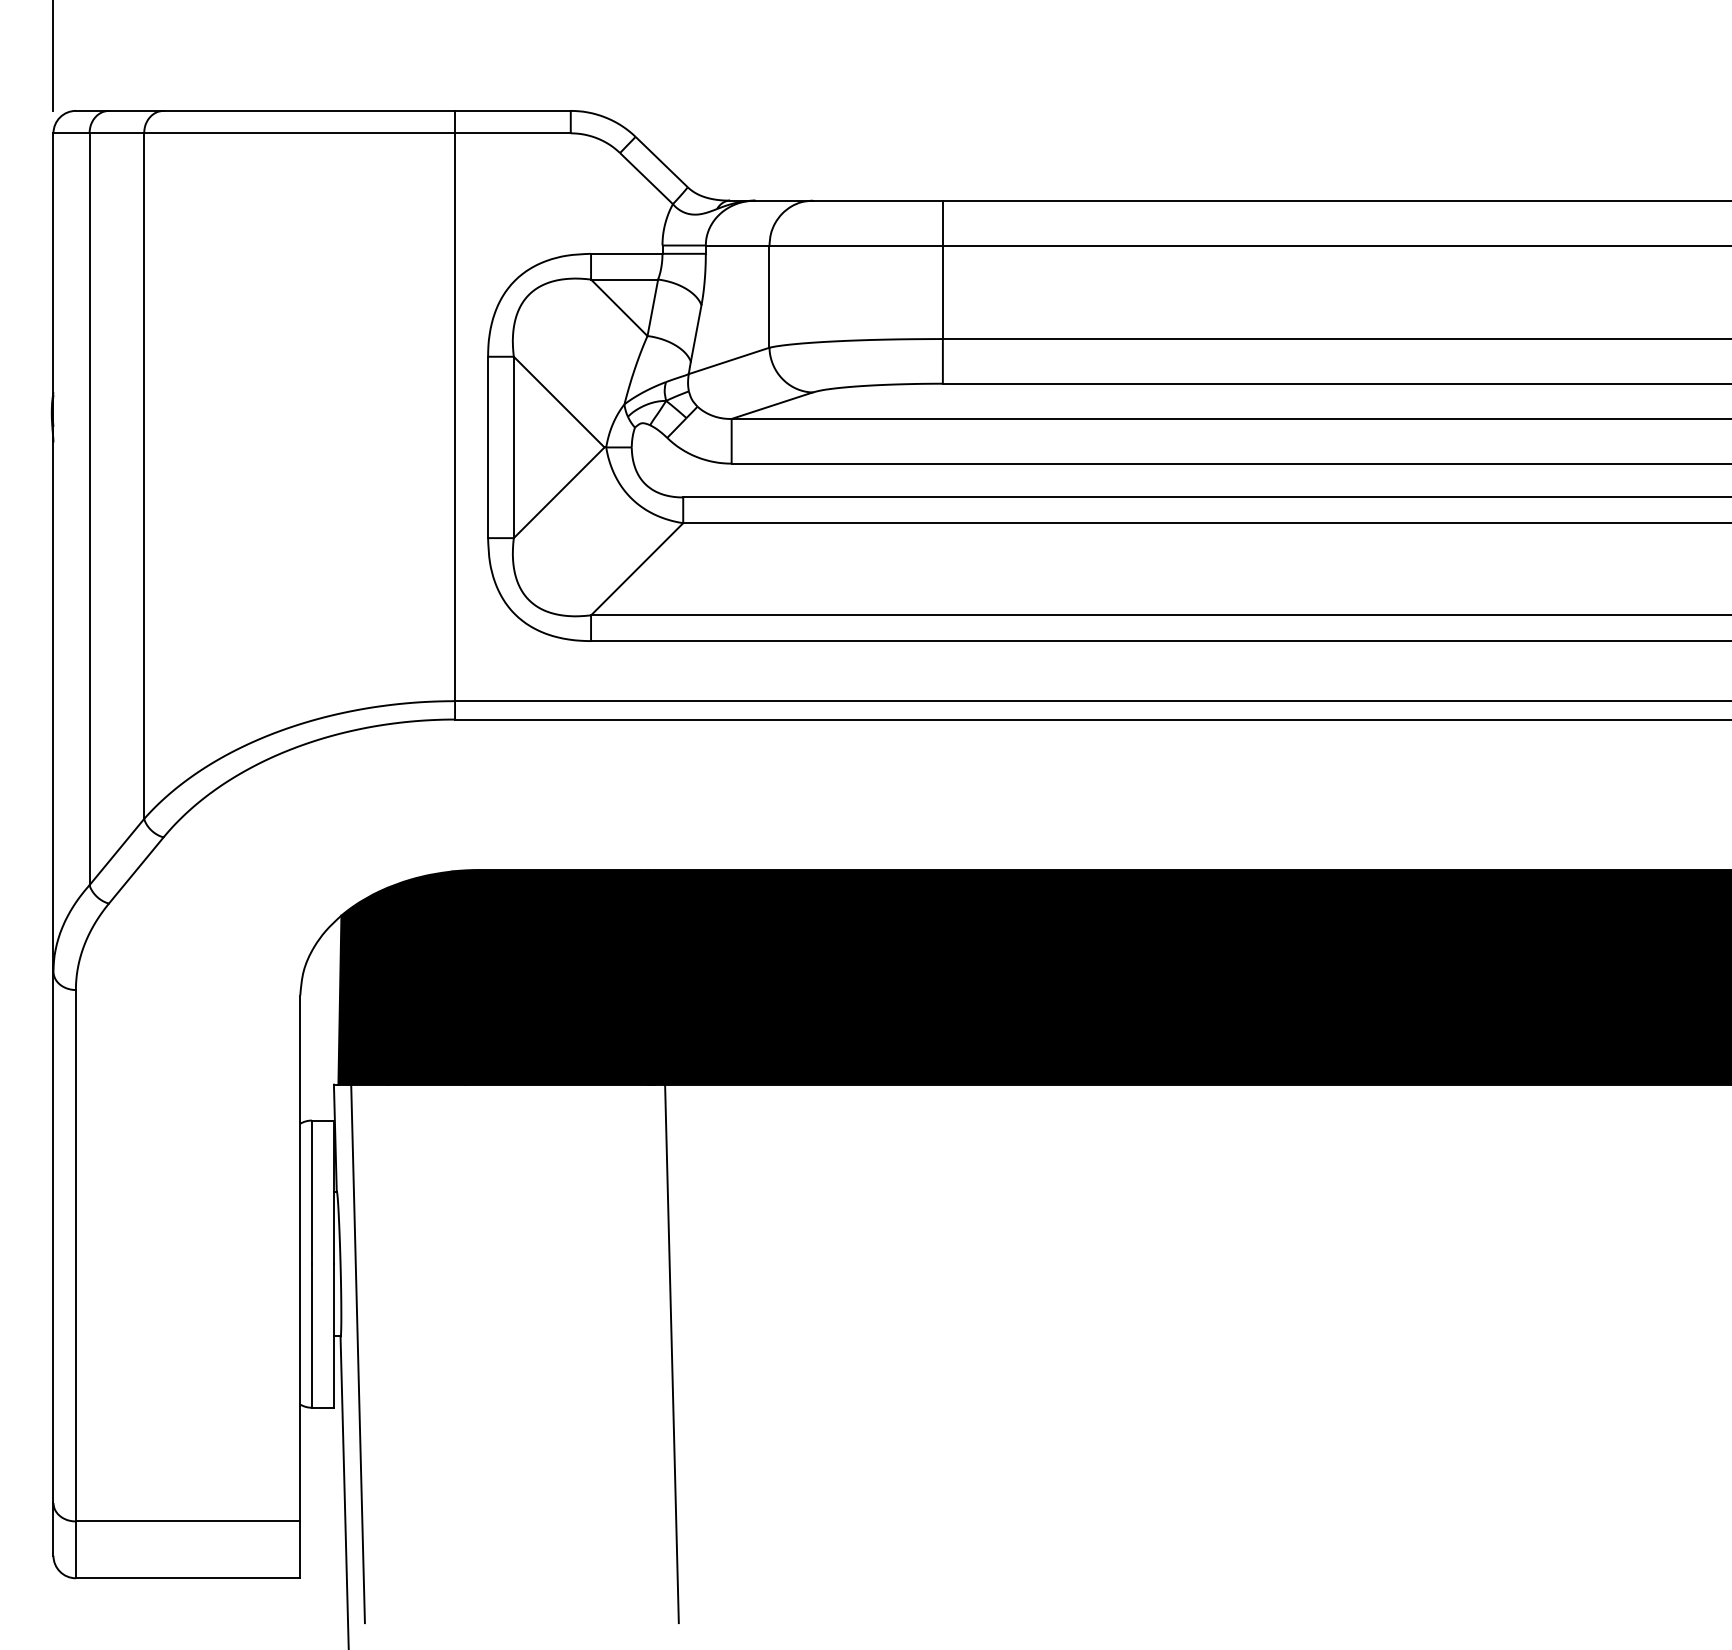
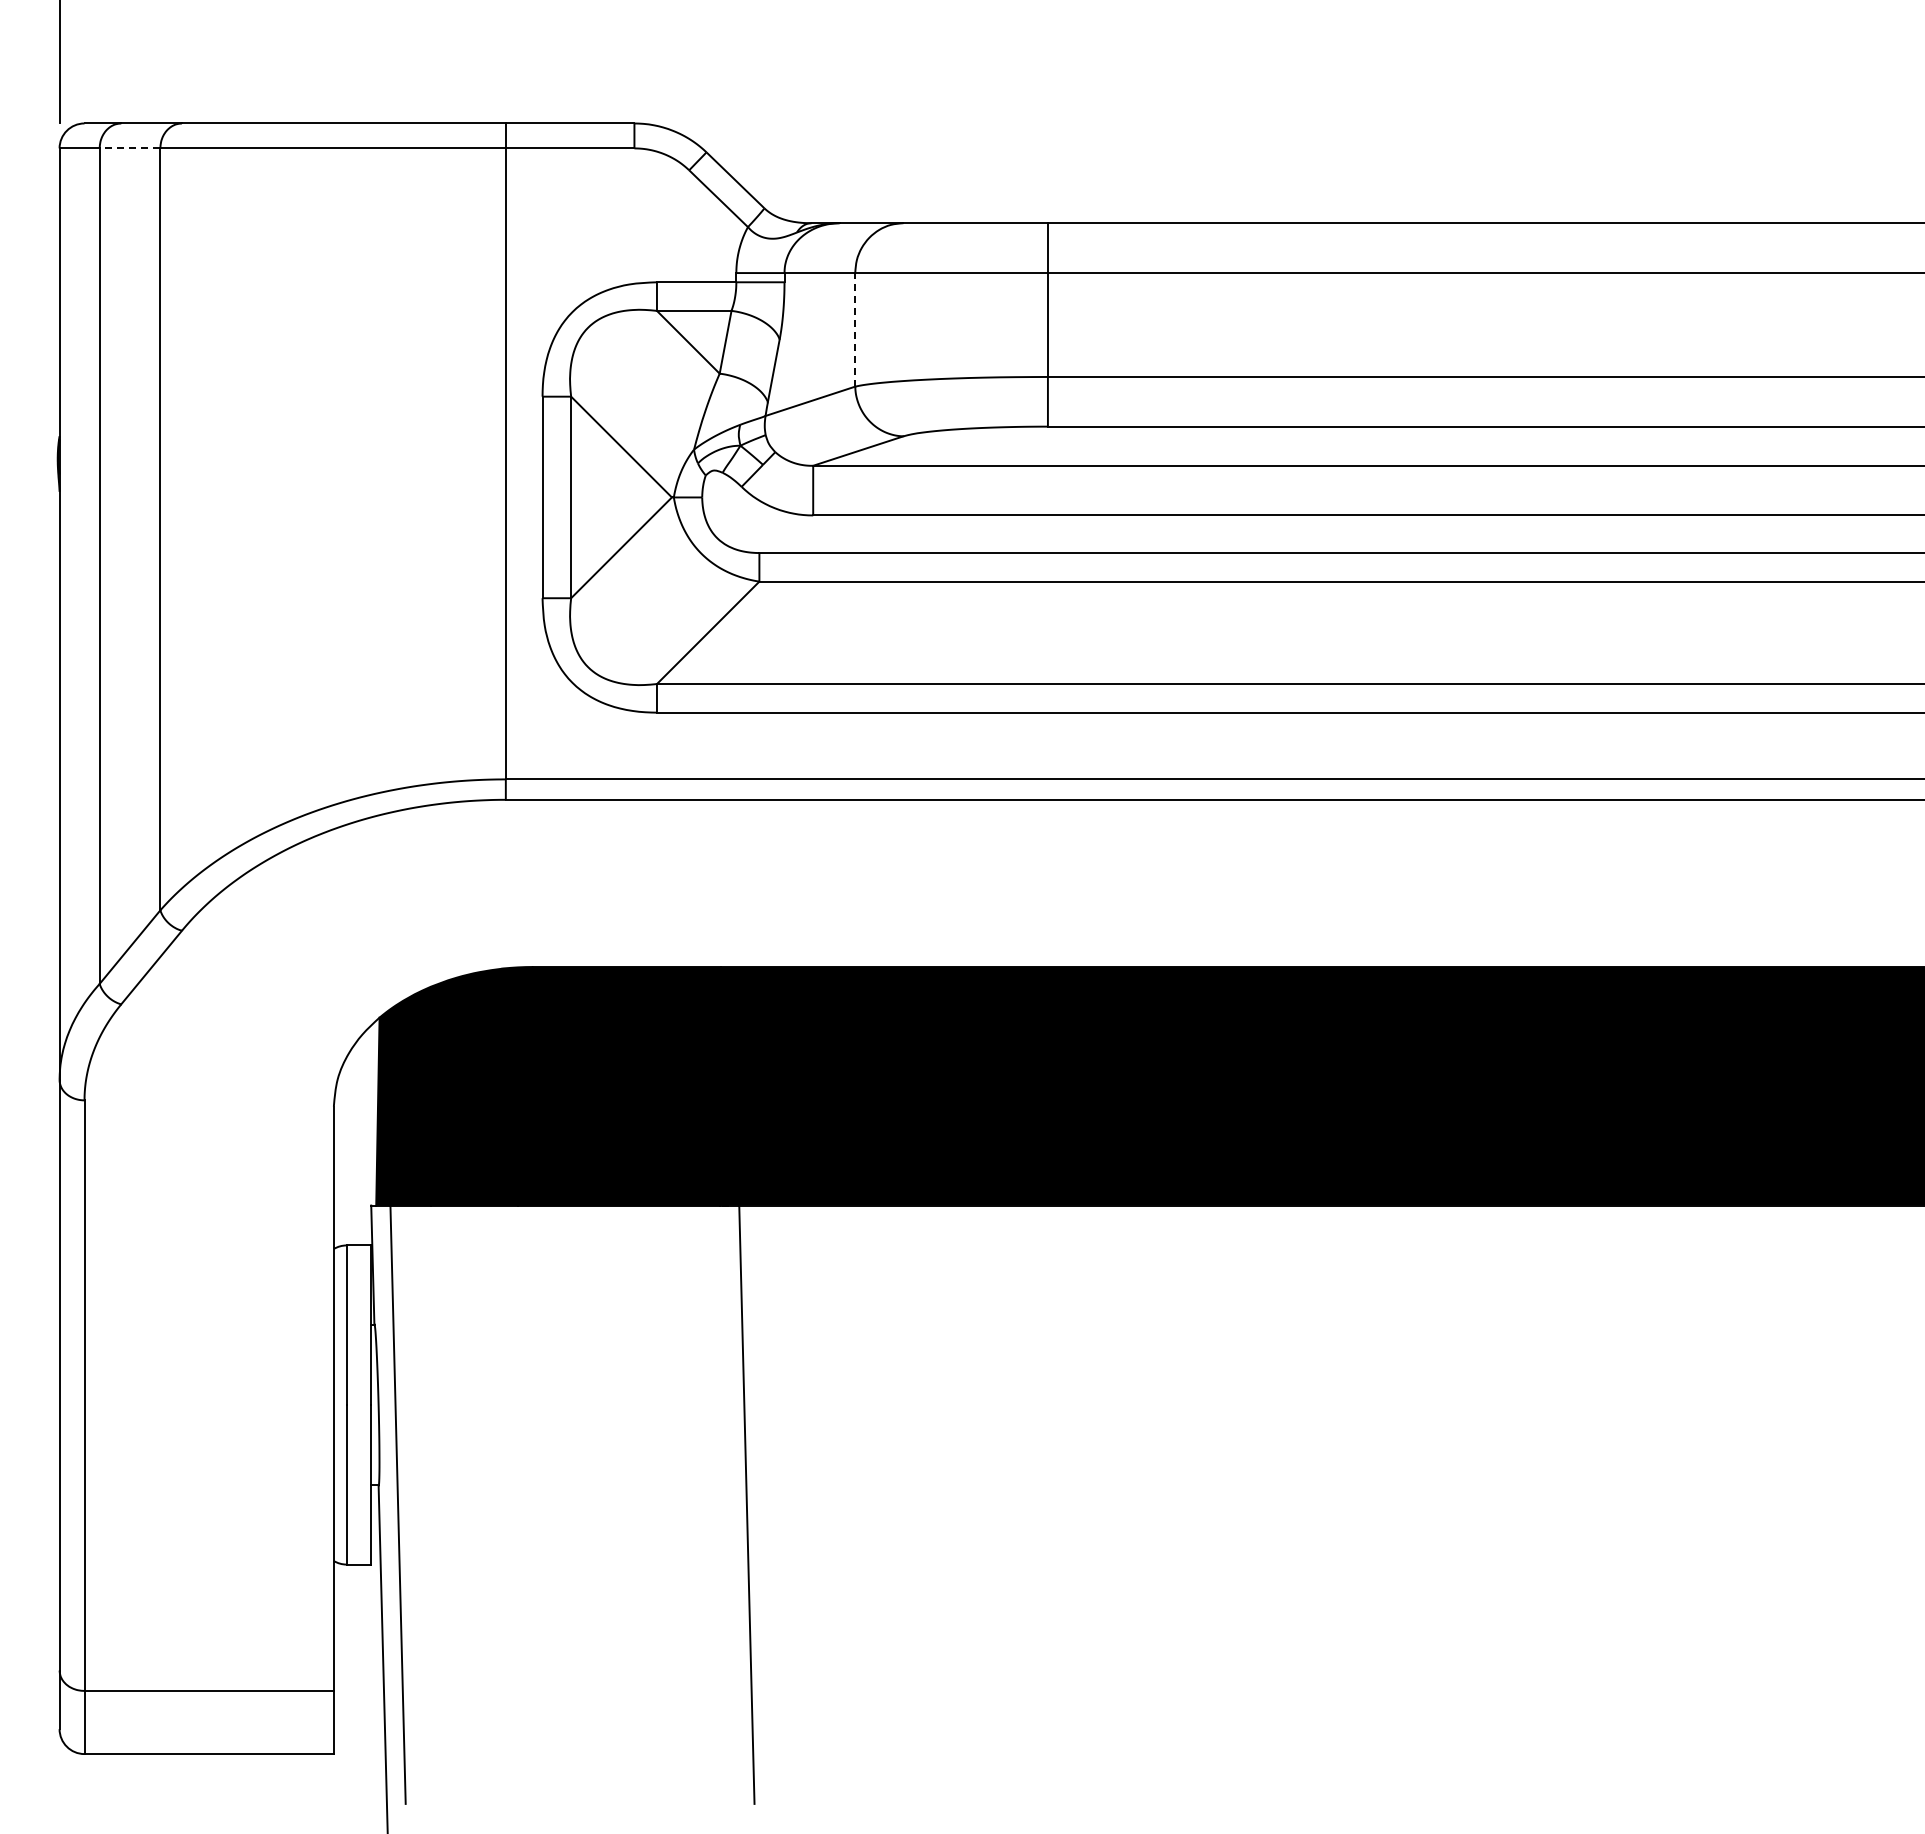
line: (116, 133) -> (129, 148), solid -> dashed
line: (769, 296) -> (855, 329), solid -> dashed

